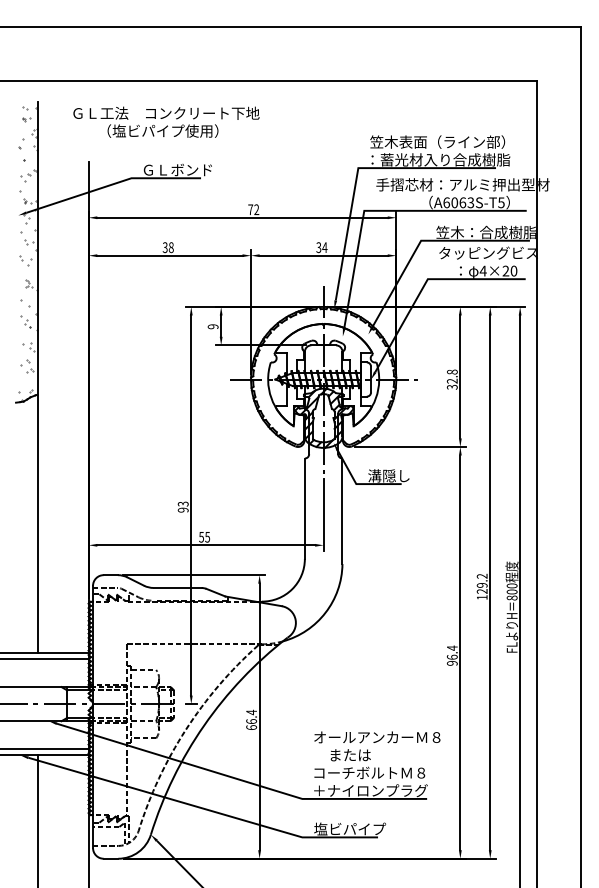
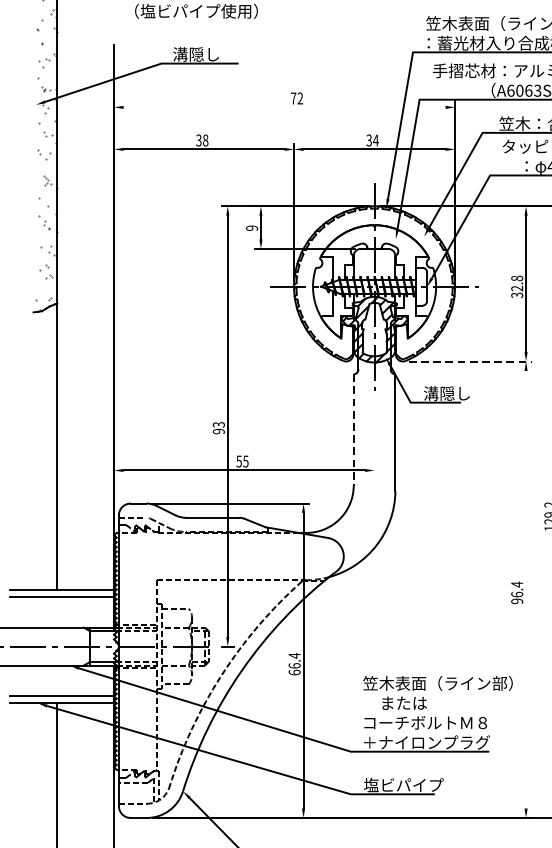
text: (176, 169) -> (211, 53), ＧＬボンド -> 溝隠し
line: (242, 217) -> (284, 107), removed
line: (410, 446) -> (470, 360), solid -> dashed
line: (304, 509) -> (353, 430), solid -> dashed
line: (323, 514) -> (374, 436), removed
line: (460, 652) -> (526, 589), removed
text: (380, 737) -> (437, 683), オールアンカーＭ８ -> 笠木表面（ライン部）

